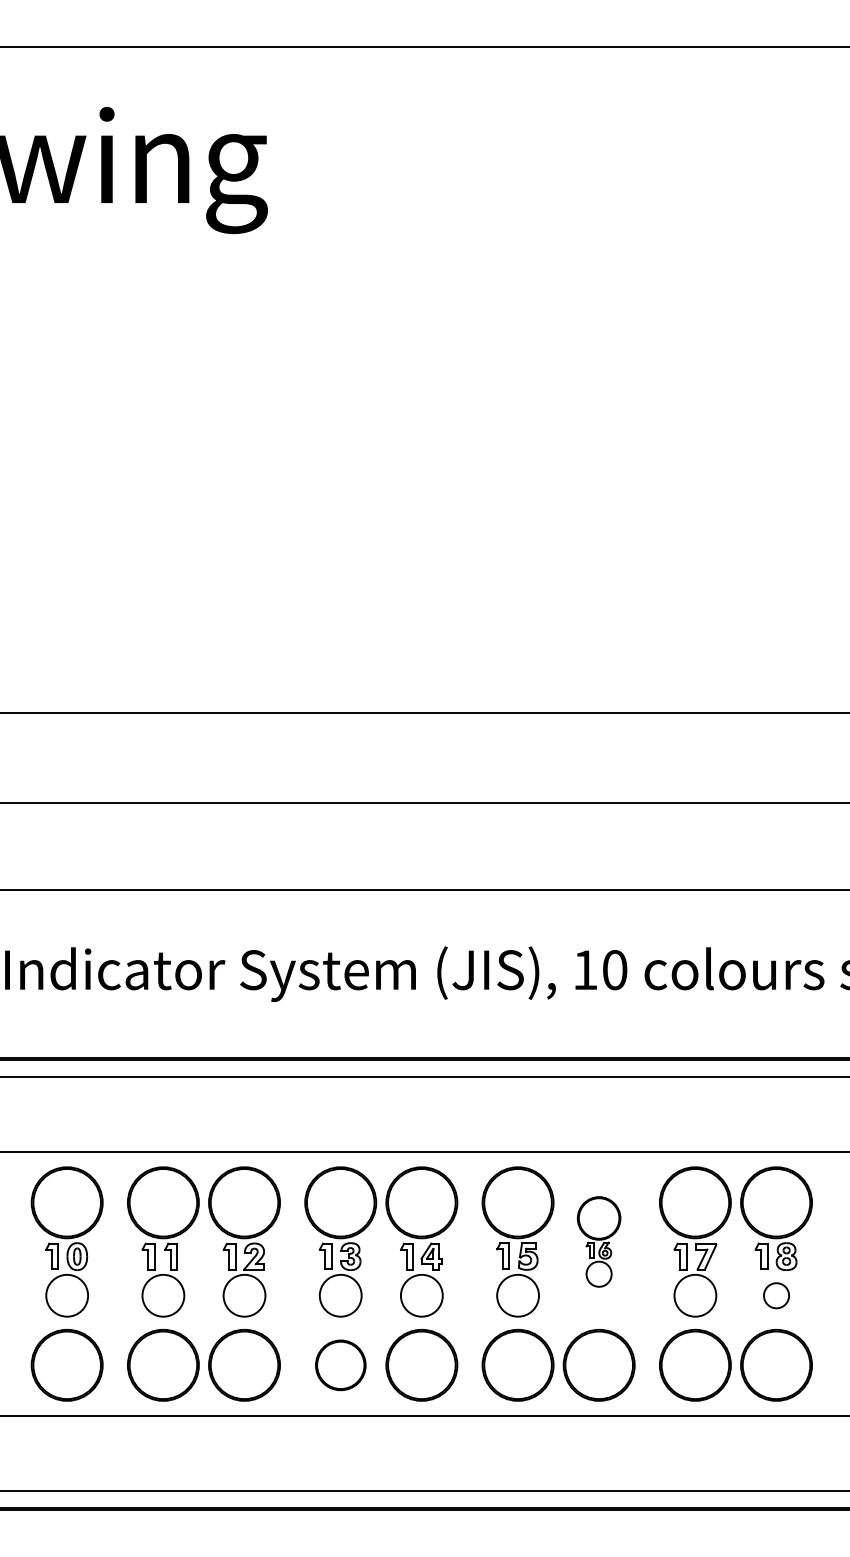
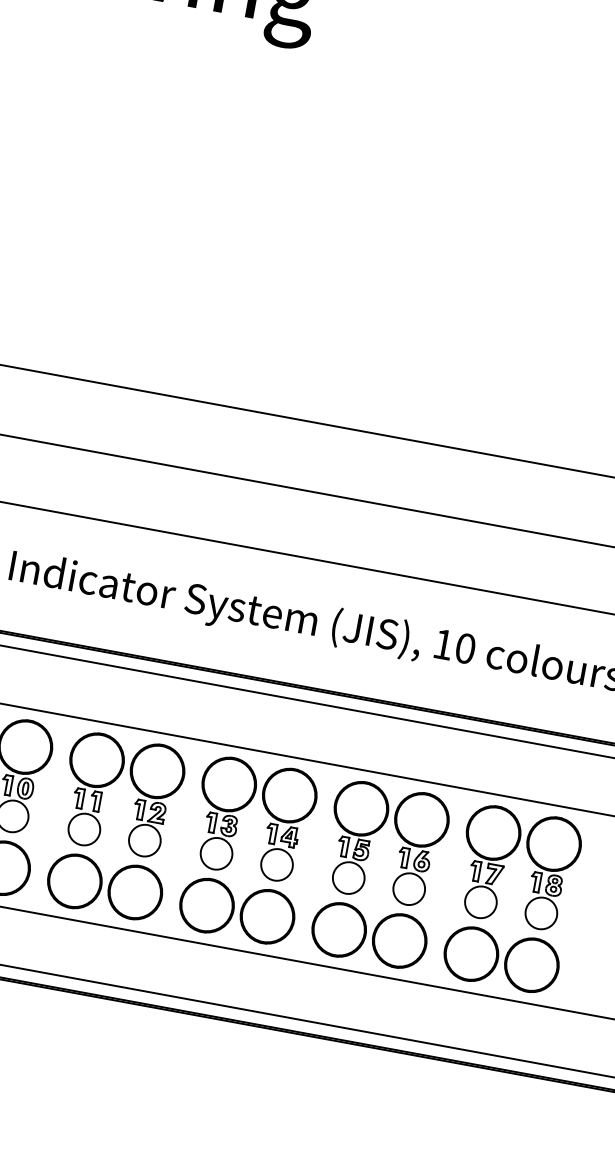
part: (598, 1241) -> (416, 848), size x1.67
circle: (776, 1295) -> (541, 913), size x1.67
part: (340, 1365) -> (206, 905), size x1.43

